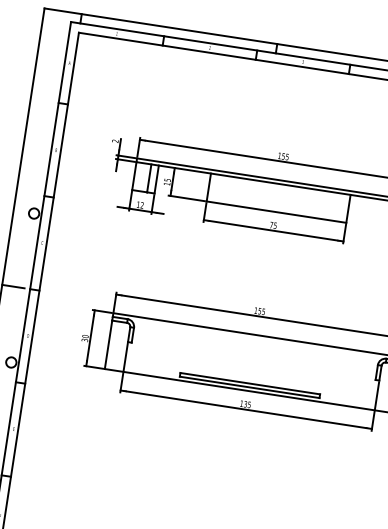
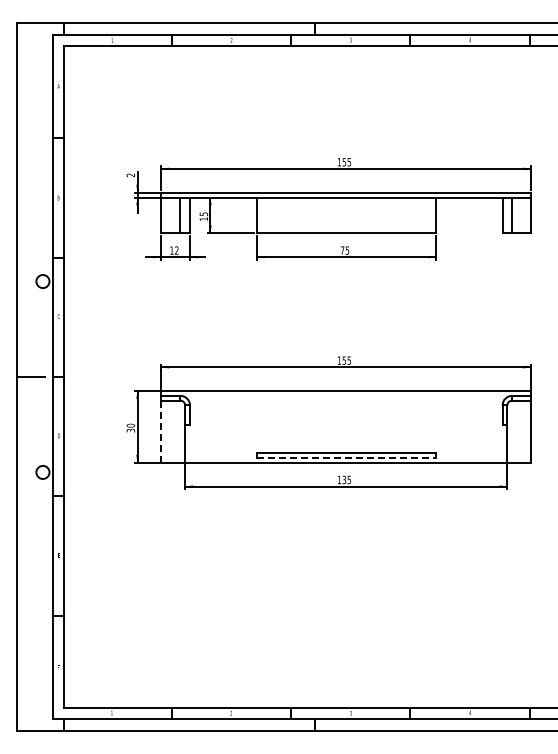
line: (108, 345) -> (161, 432), solid -> dashed
line: (249, 387) -> (346, 457), solid -> dashed

